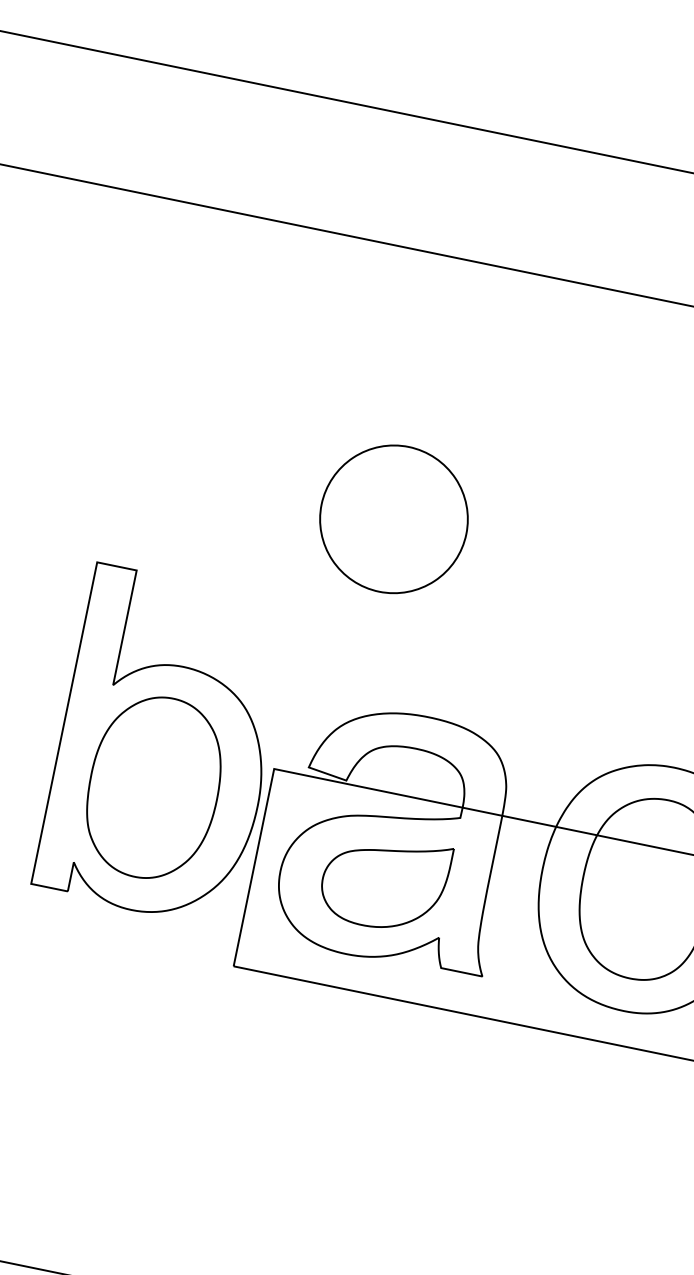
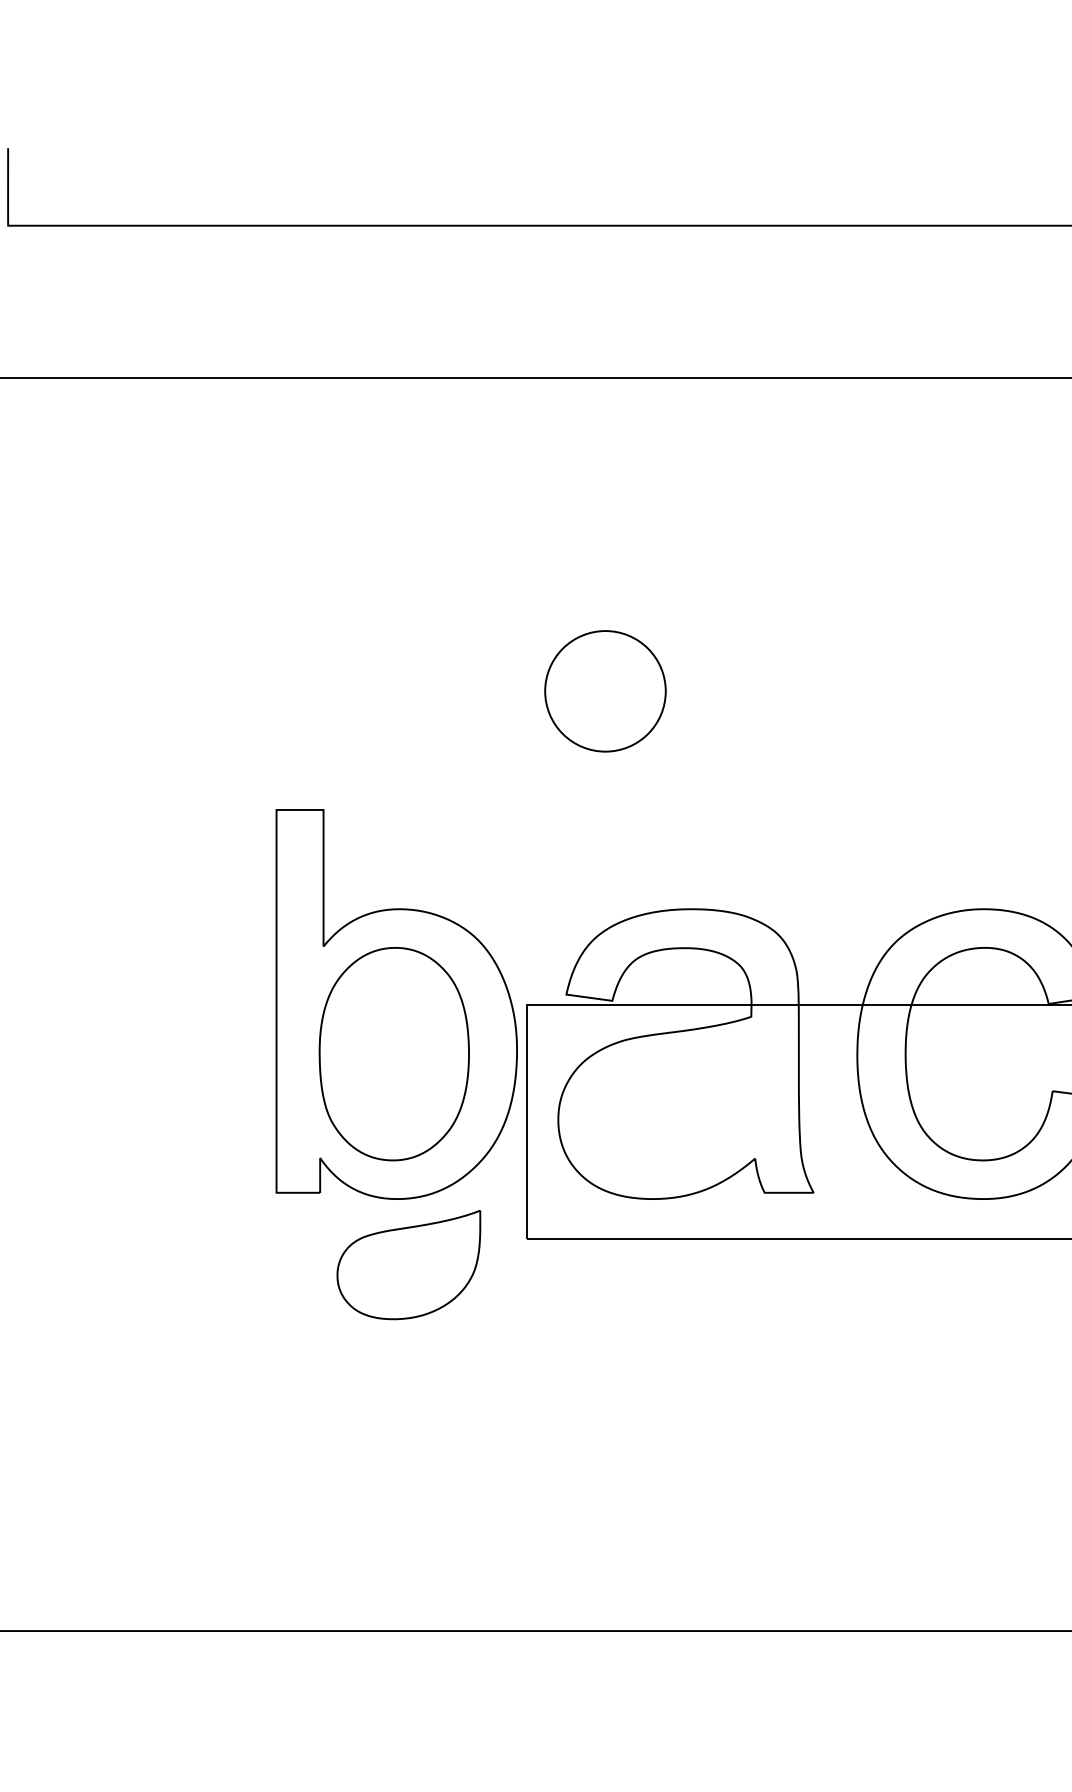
part: (393, 519) -> (605, 691), size x0.7
part: (384, 882) -> (408, 1265), moved

